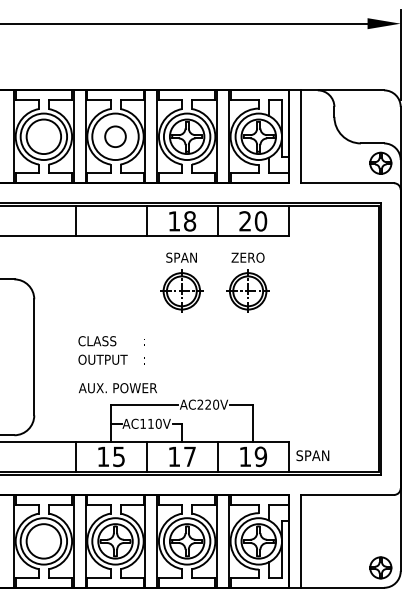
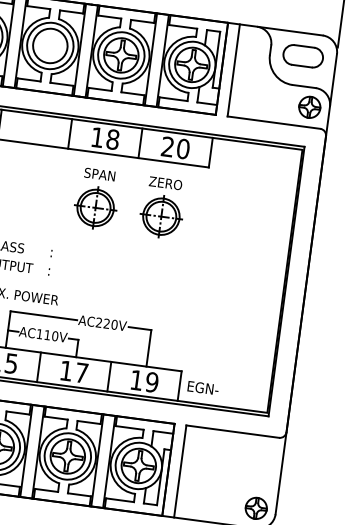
part: (367, 113) -> (303, 56), added
circle: (115, 136) -> (50, 45), size x1.67
text: (312, 455) -> (203, 387), SPAN -> EGN-

